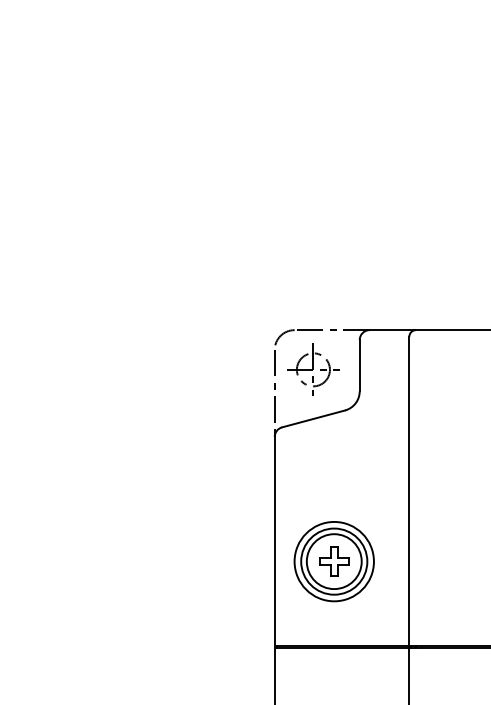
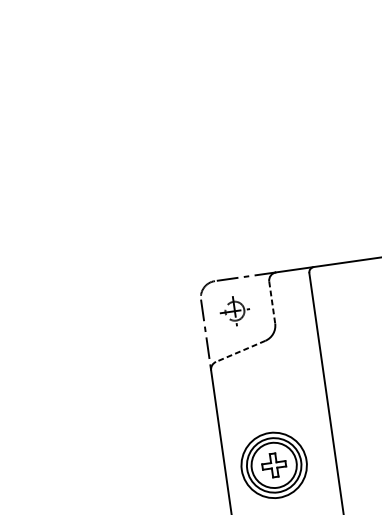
line: (359, 365) -> (272, 302), solid -> dashed
part: (313, 369) -> (234, 311), size x0.7
line: (313, 418) -> (240, 351), solid -> dashed

